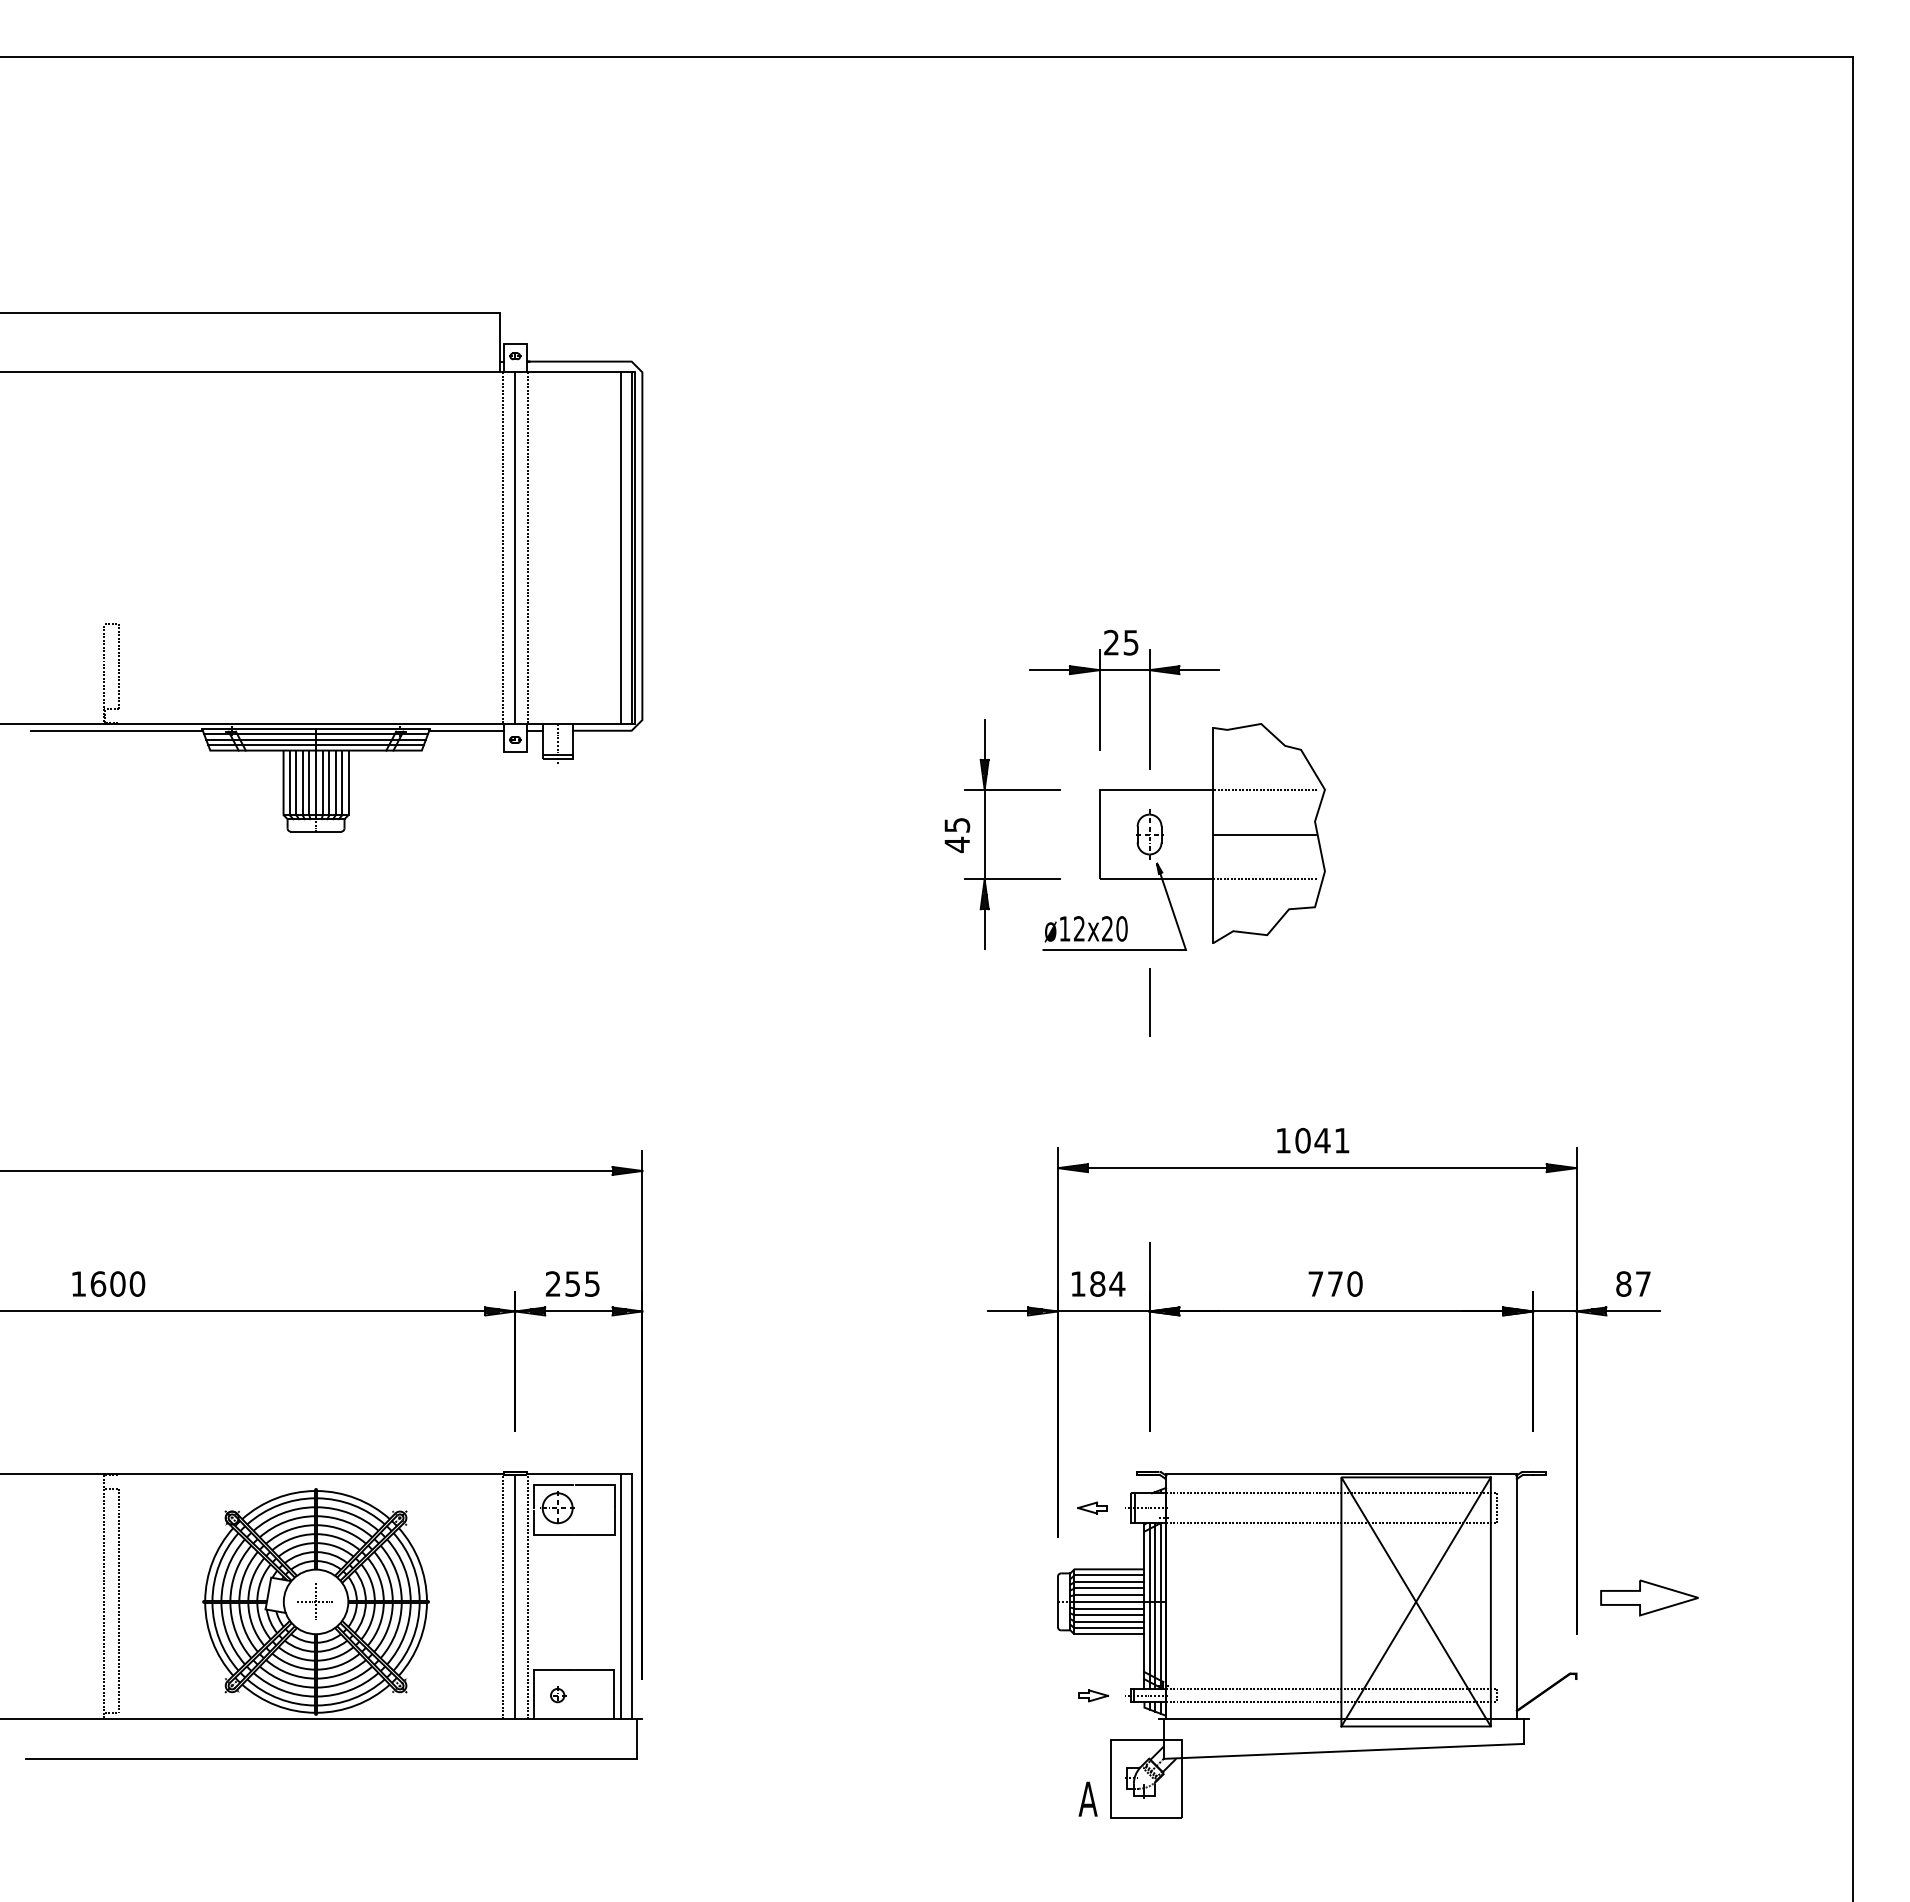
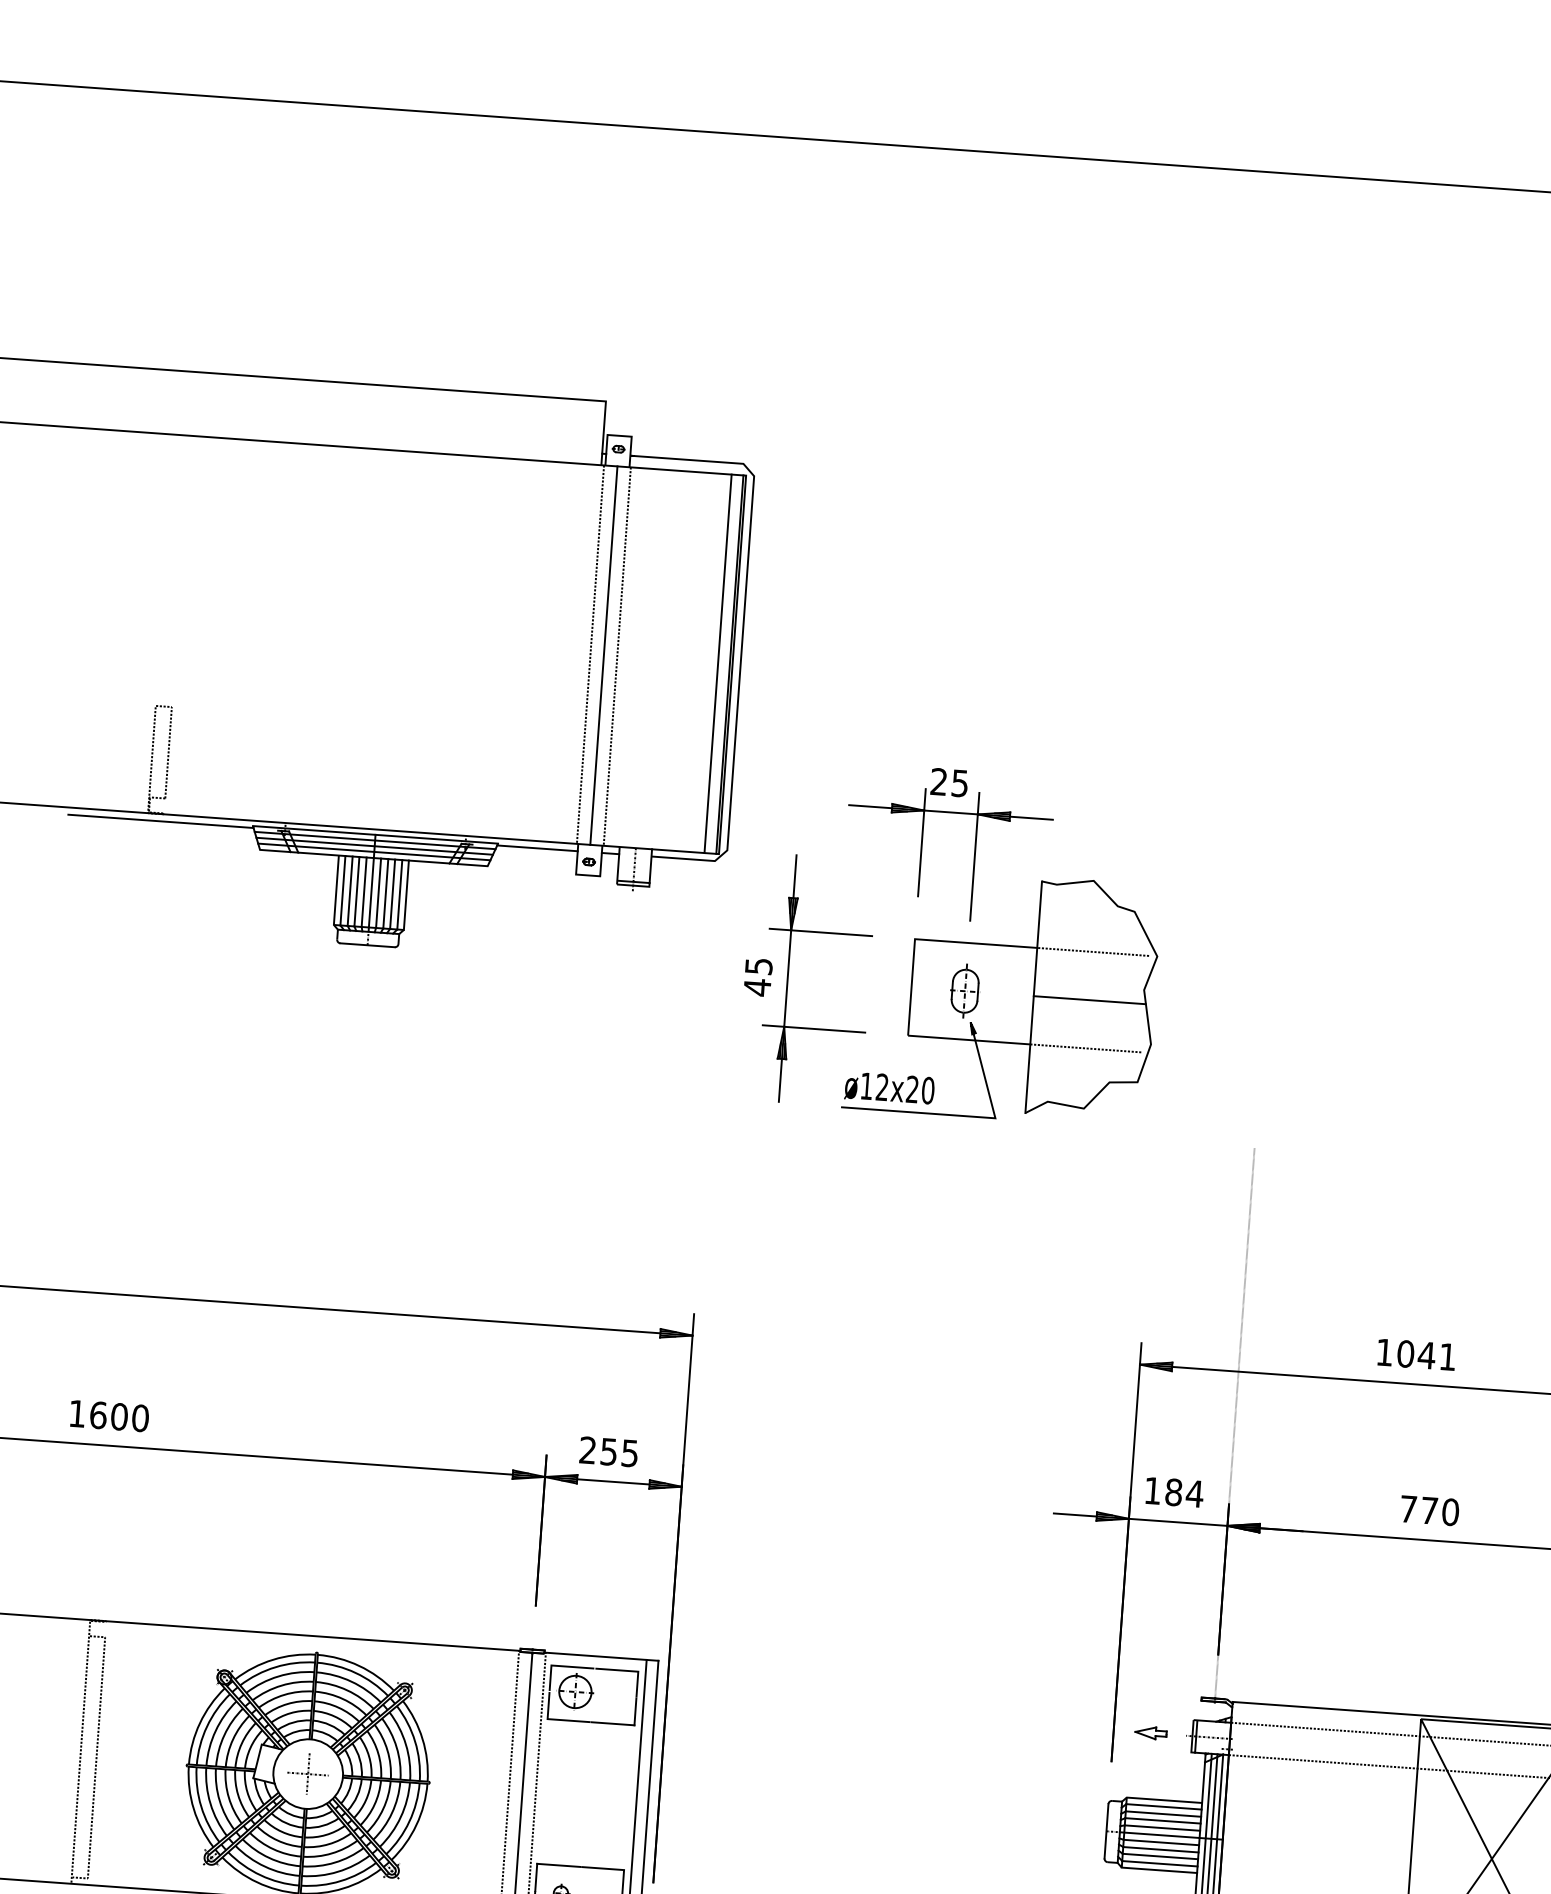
part: (1134, 790) -> (952, 942), moved

